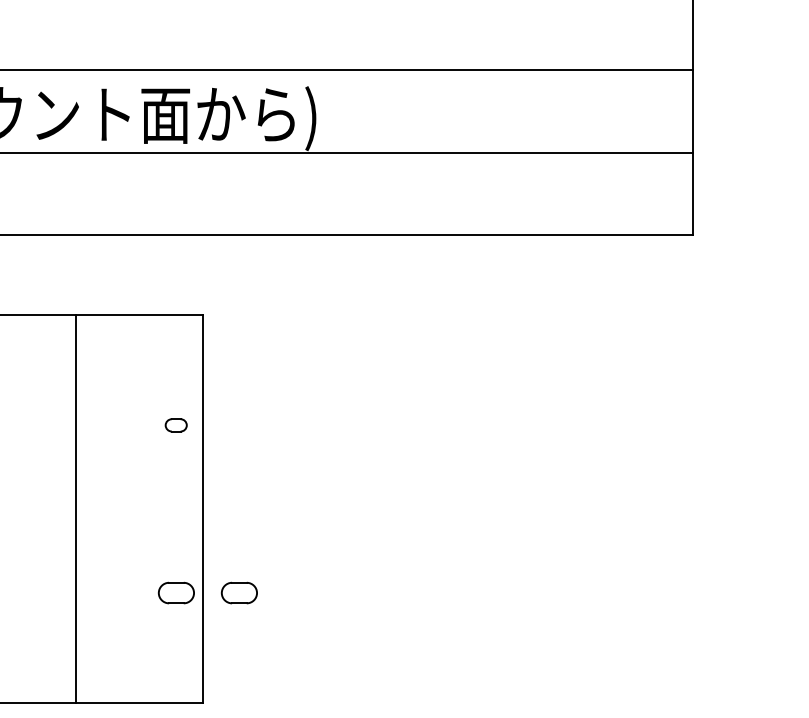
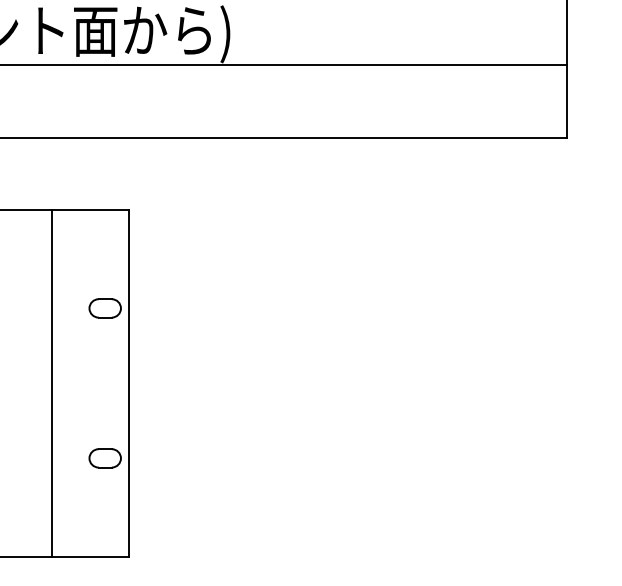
part: (175, 425) -> (104, 308), size x1.67
line: (75, 508) -> (51, 382), moved
part: (238, 592) -> (160, 457), removed

